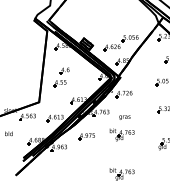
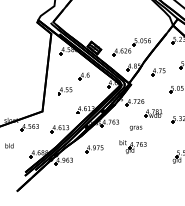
part: (145, 66) -> (158, 72), added
part: (63, 71) -> (83, 76), moved
part: (140, 104) -> (153, 113), added
part: (121, 173) -> (132, 189), removed

